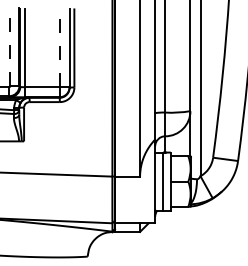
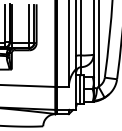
line: (11, 47) -> (5, 23), dashed -> solid
line: (59, 47) -> (29, 23), dashed -> solid

